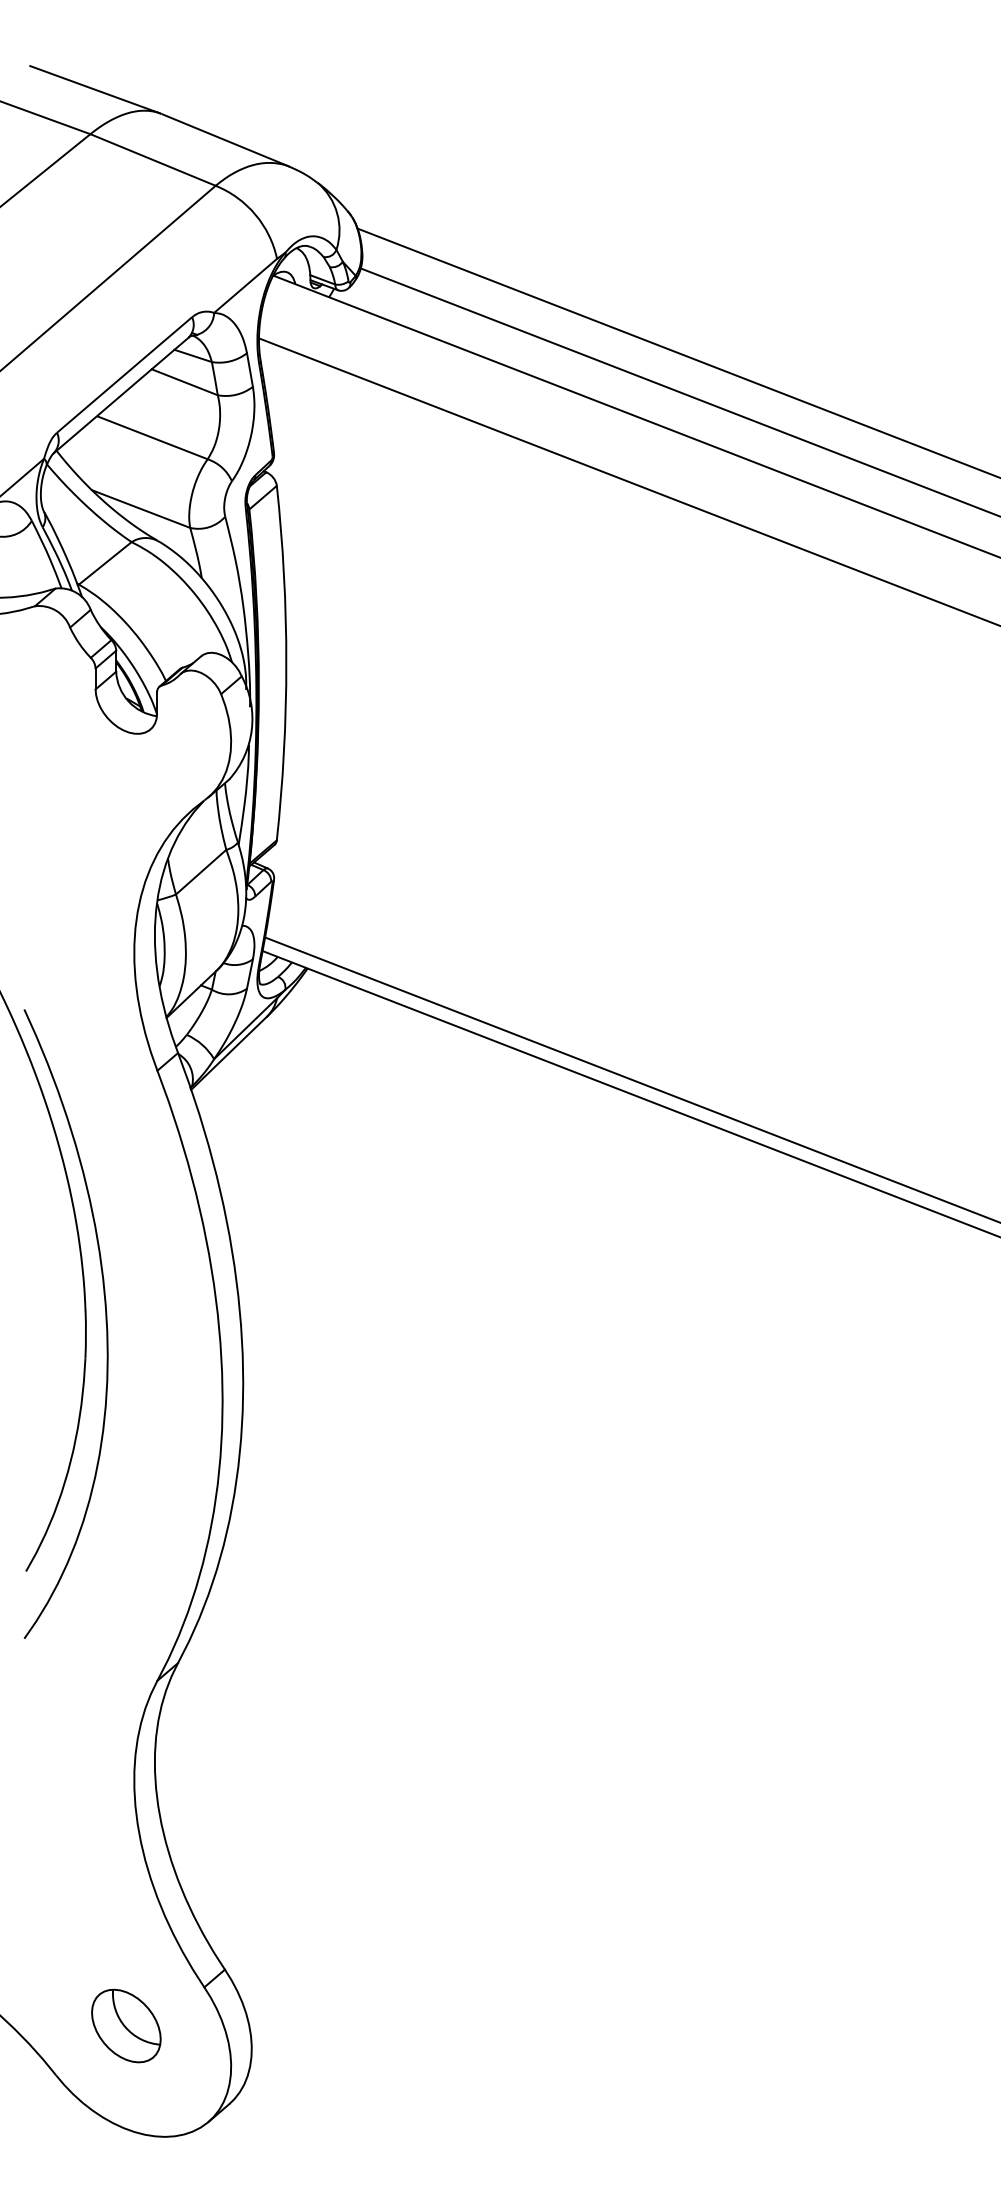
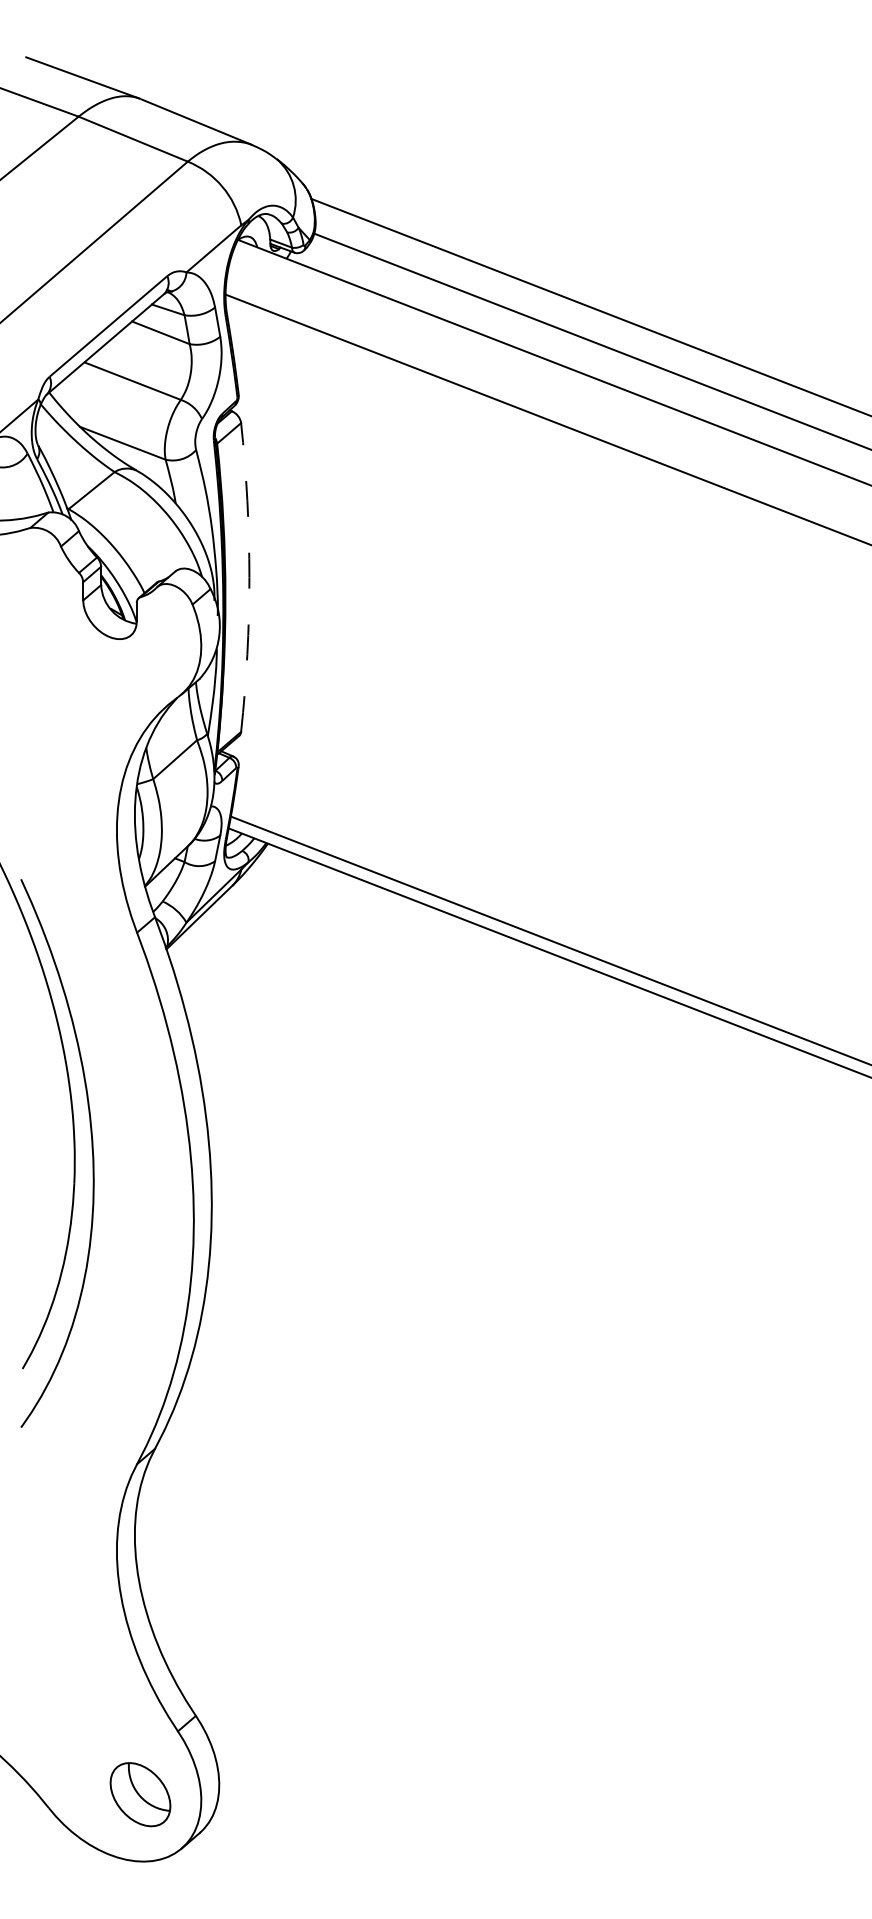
arc: (286, 663) -> (249, 577), solid -> dashed
part: (126, 2025) -> (140, 1794), moved

